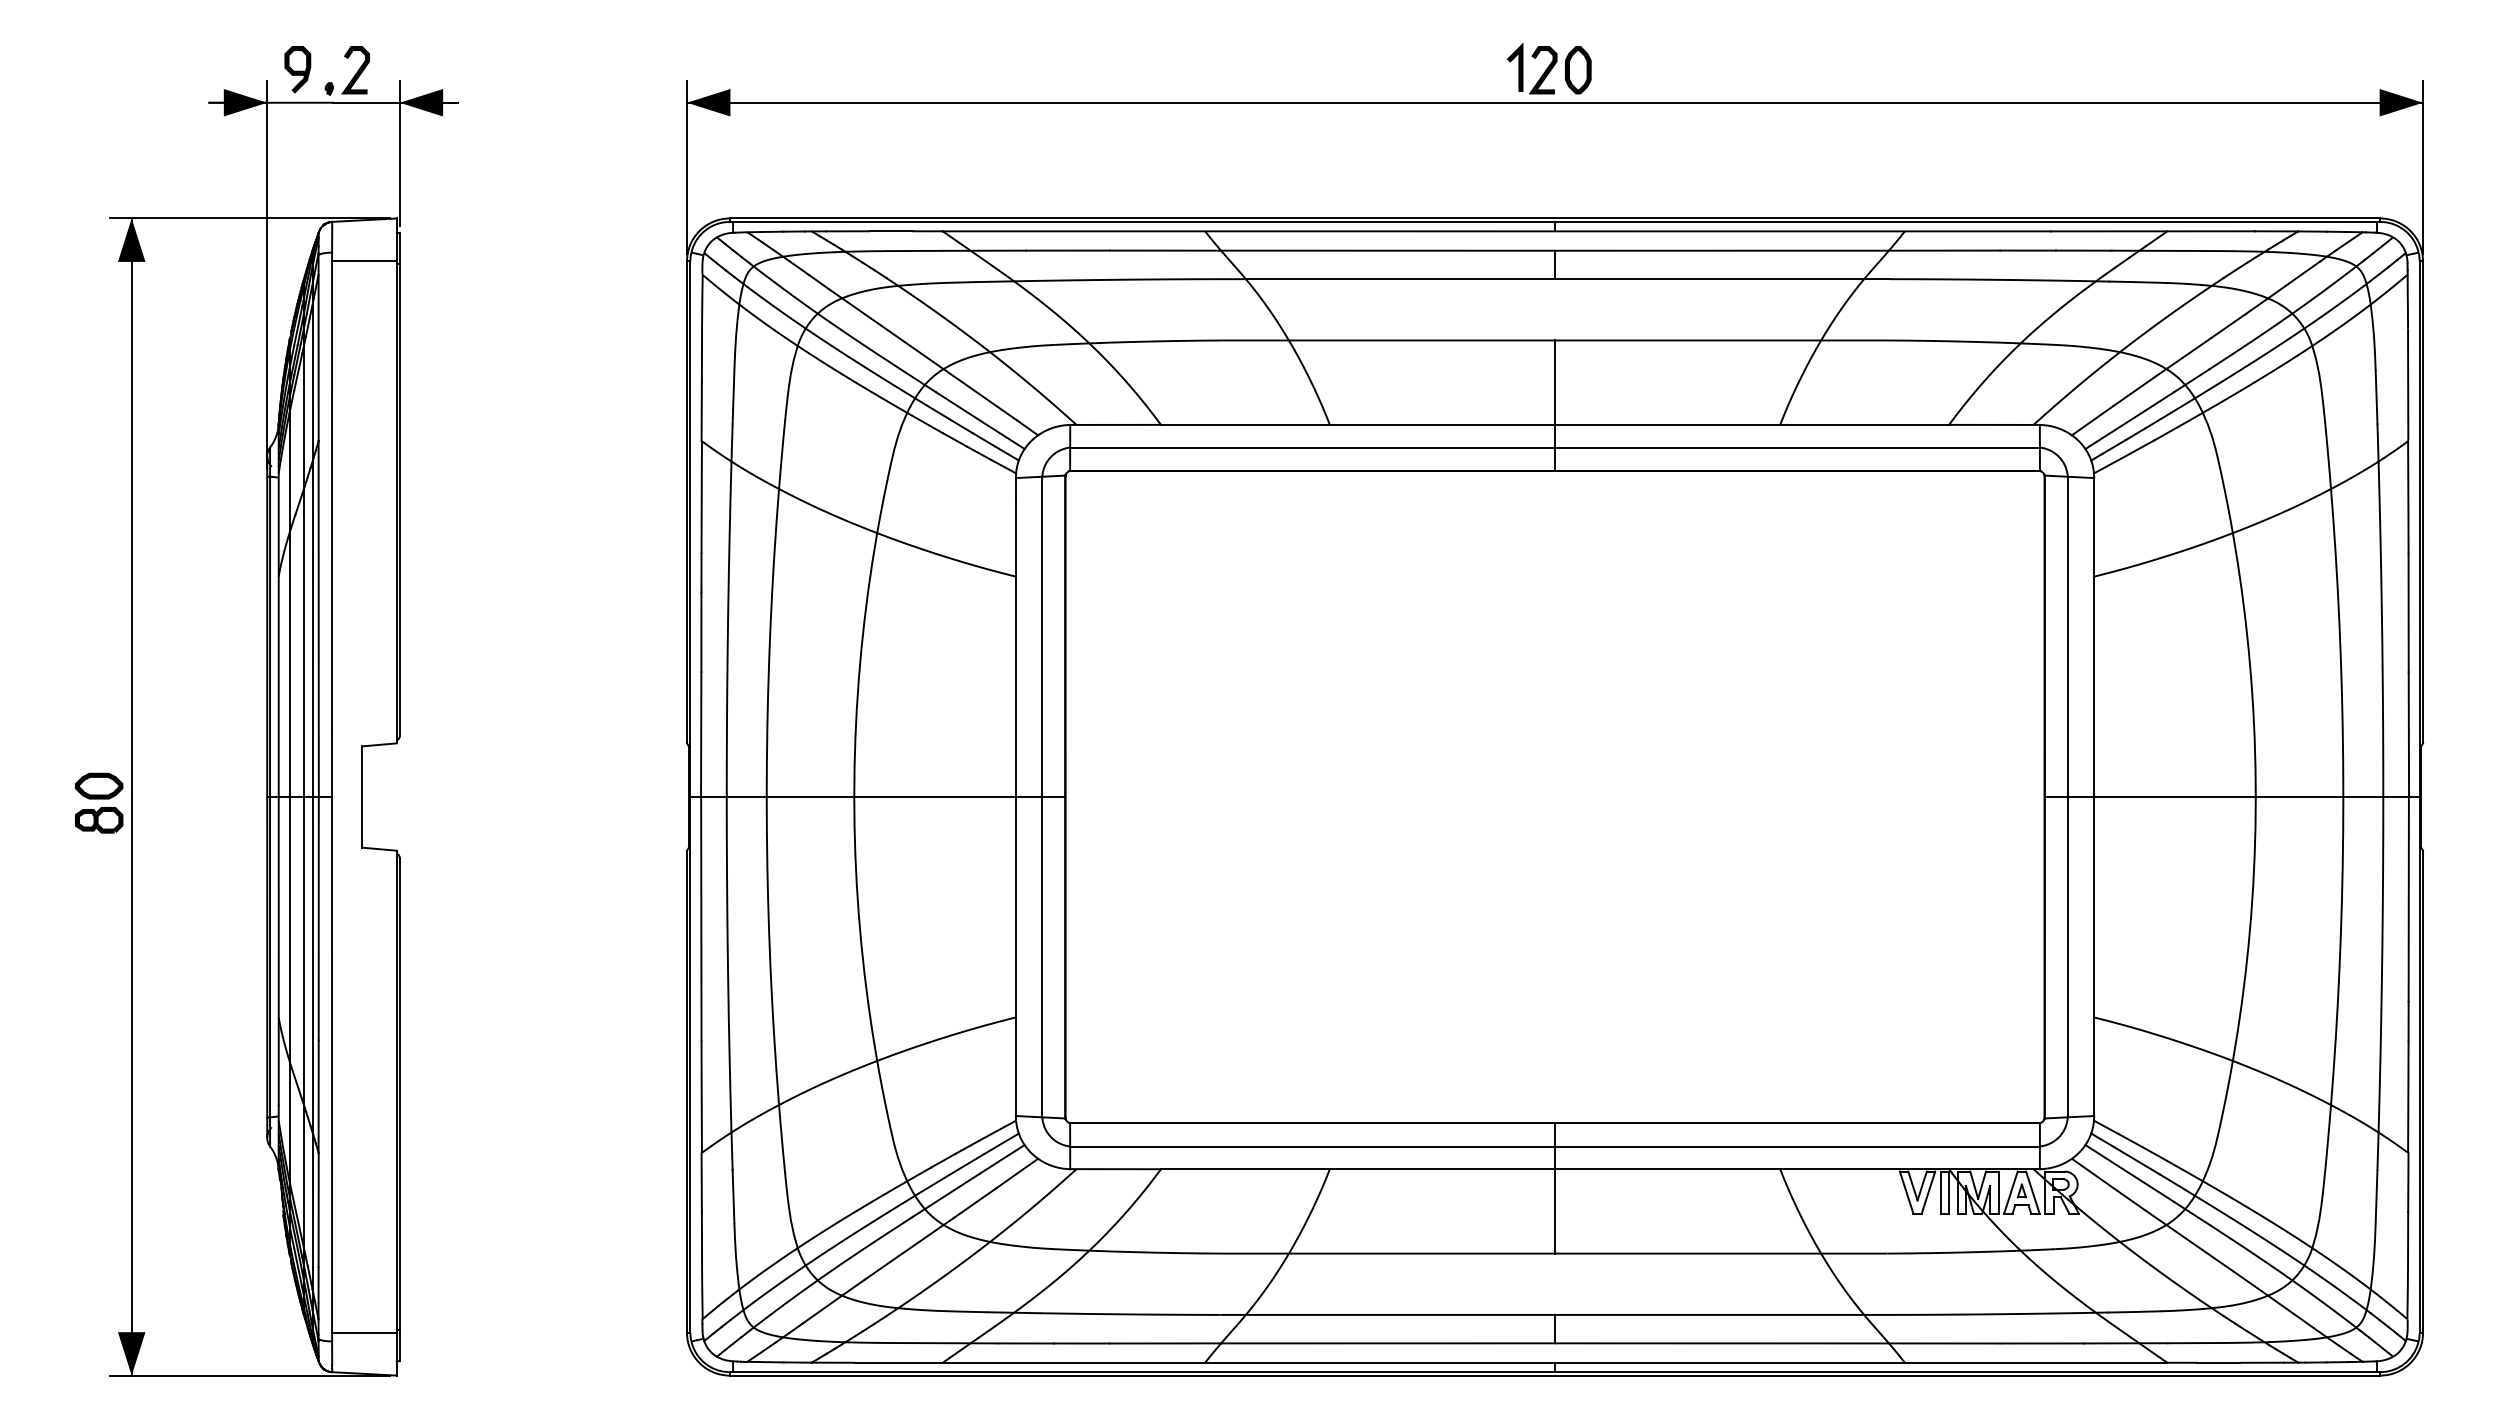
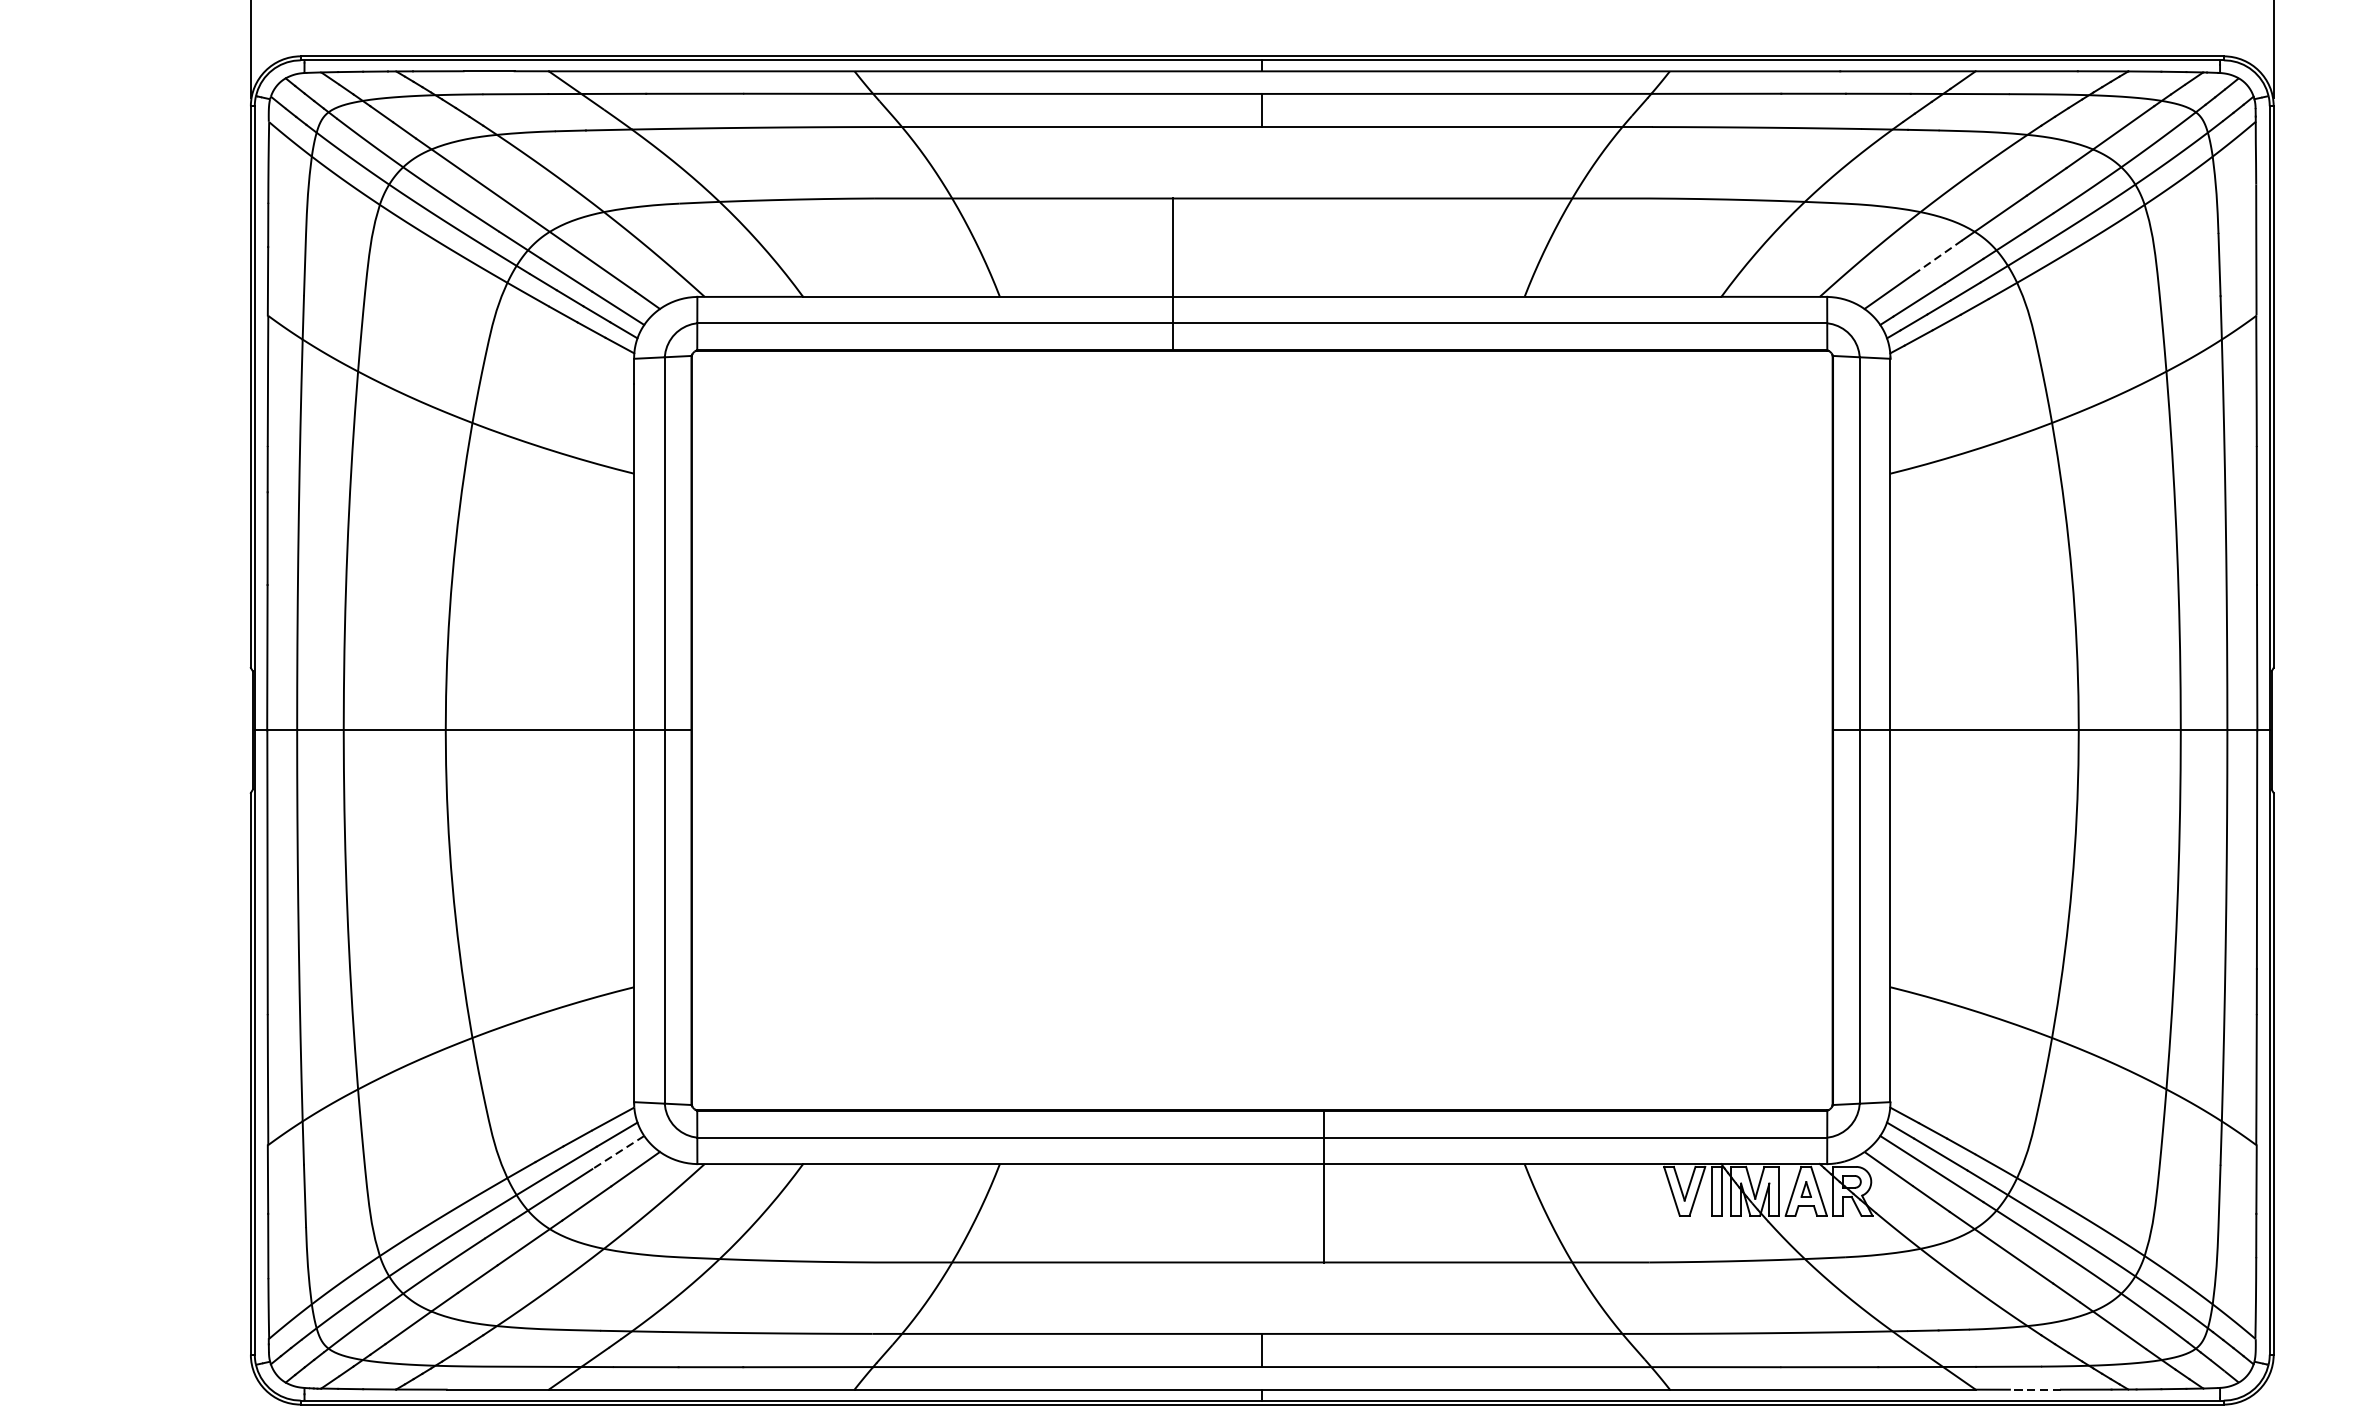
line: (2134, 391) -> (1937, 257), solid -> dashed
line: (1555, 405) -> (1173, 274), moved
line: (1001, 1159) -> (617, 1152), solid -> dashed
line: (1555, 1188) -> (1324, 1186), moved
line: (2218, 1362) -> (2035, 1389), solid -> dashed

